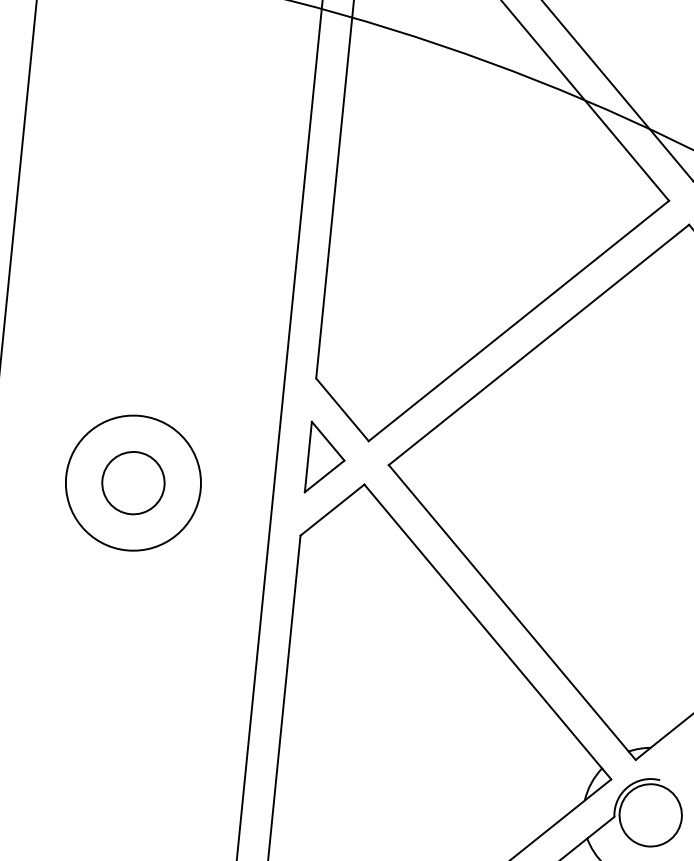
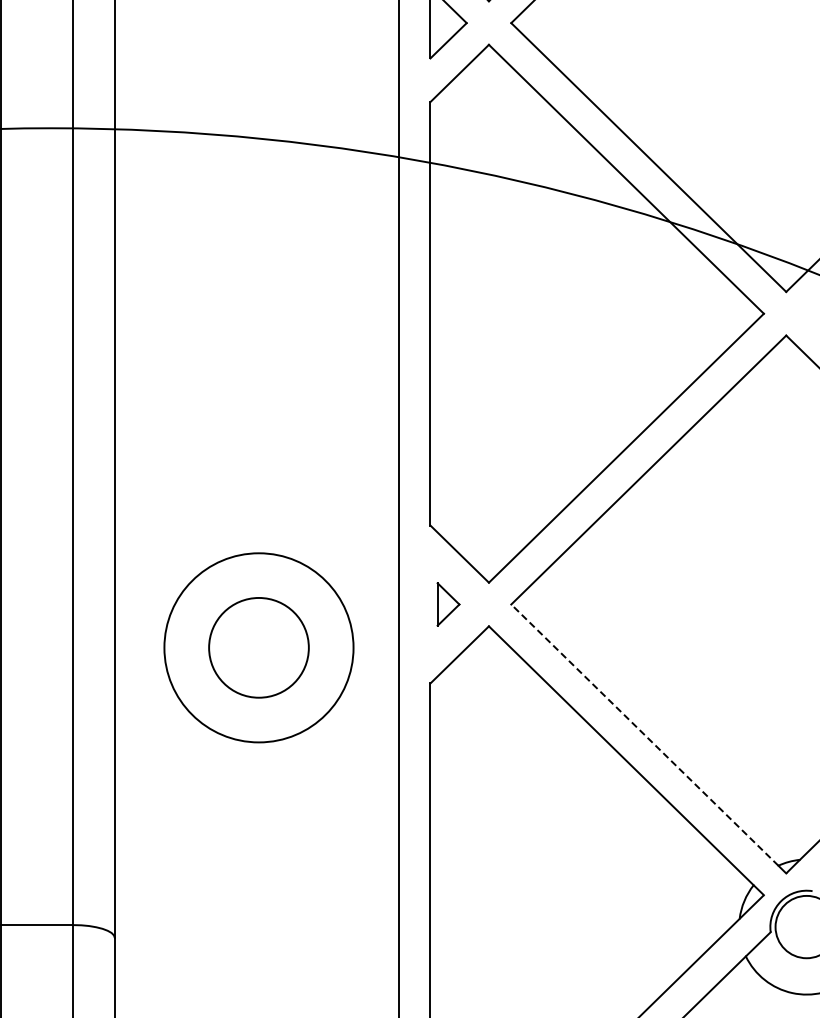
part: (326, 458) -> (448, 604), size x0.6
circle: (133, 482) -> (258, 647), size x1.4
circle: (133, 482) -> (258, 647), size x1.6
line: (508, 608) -> (644, 735), solid -> dashed

